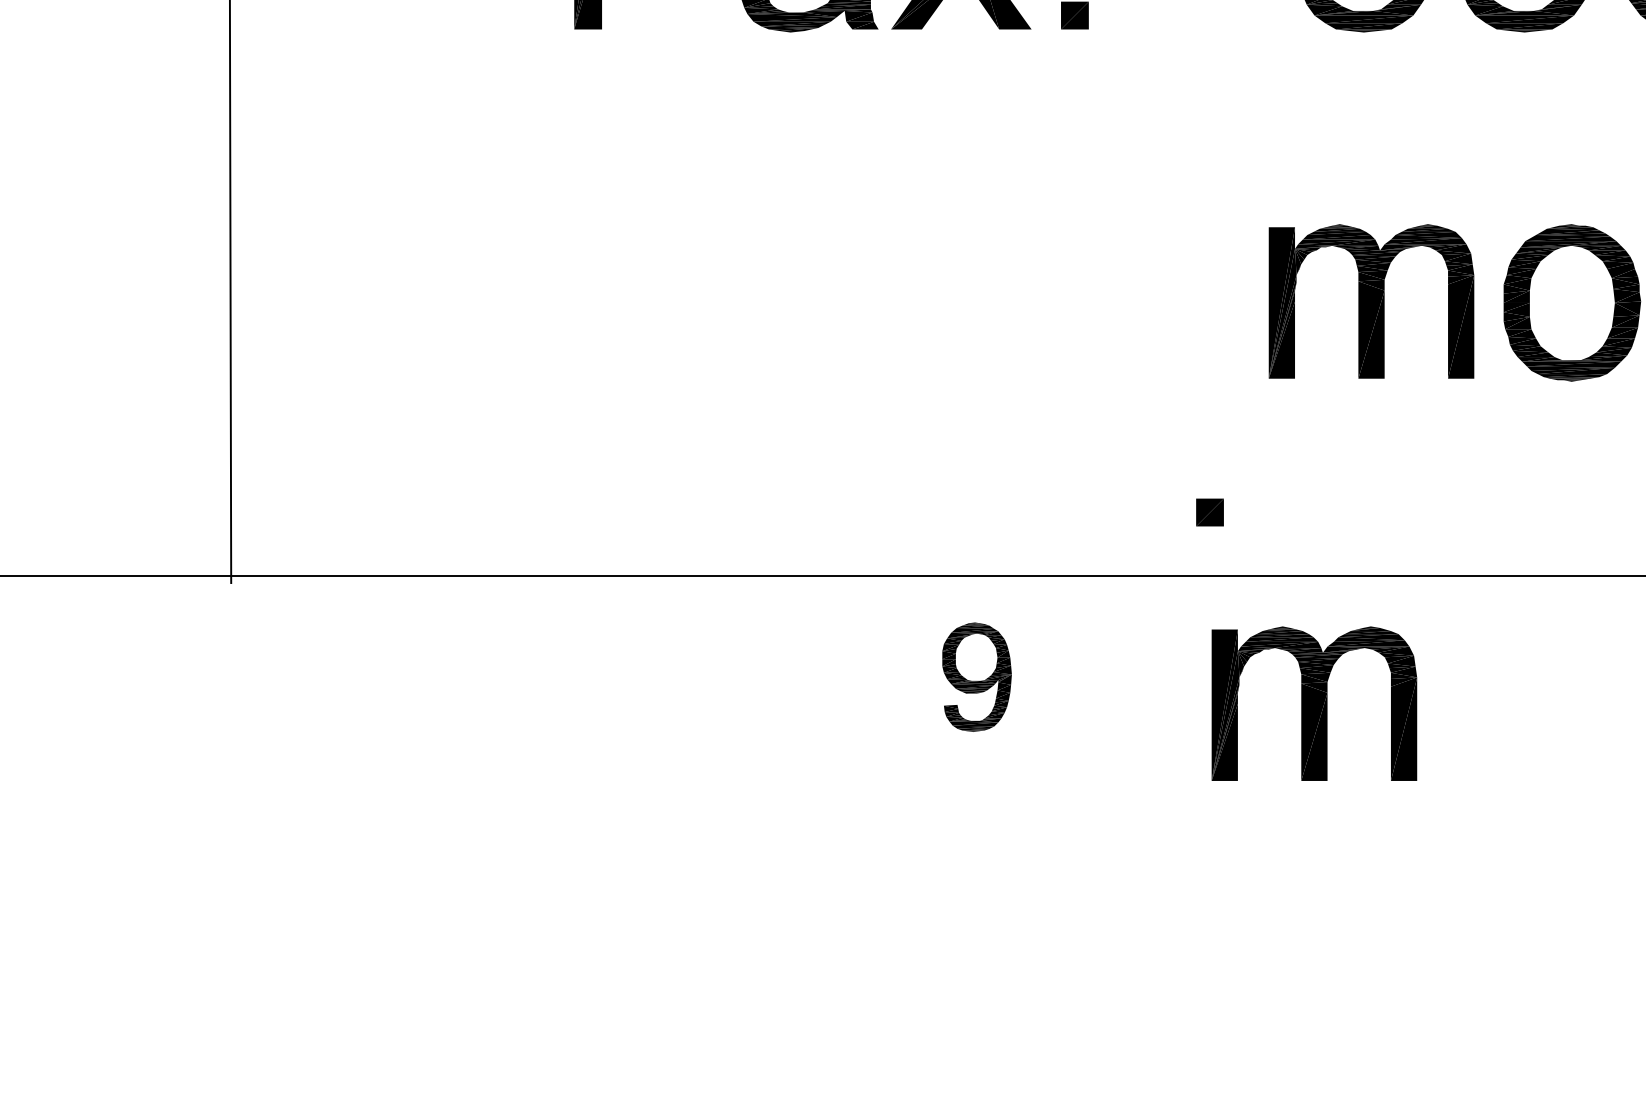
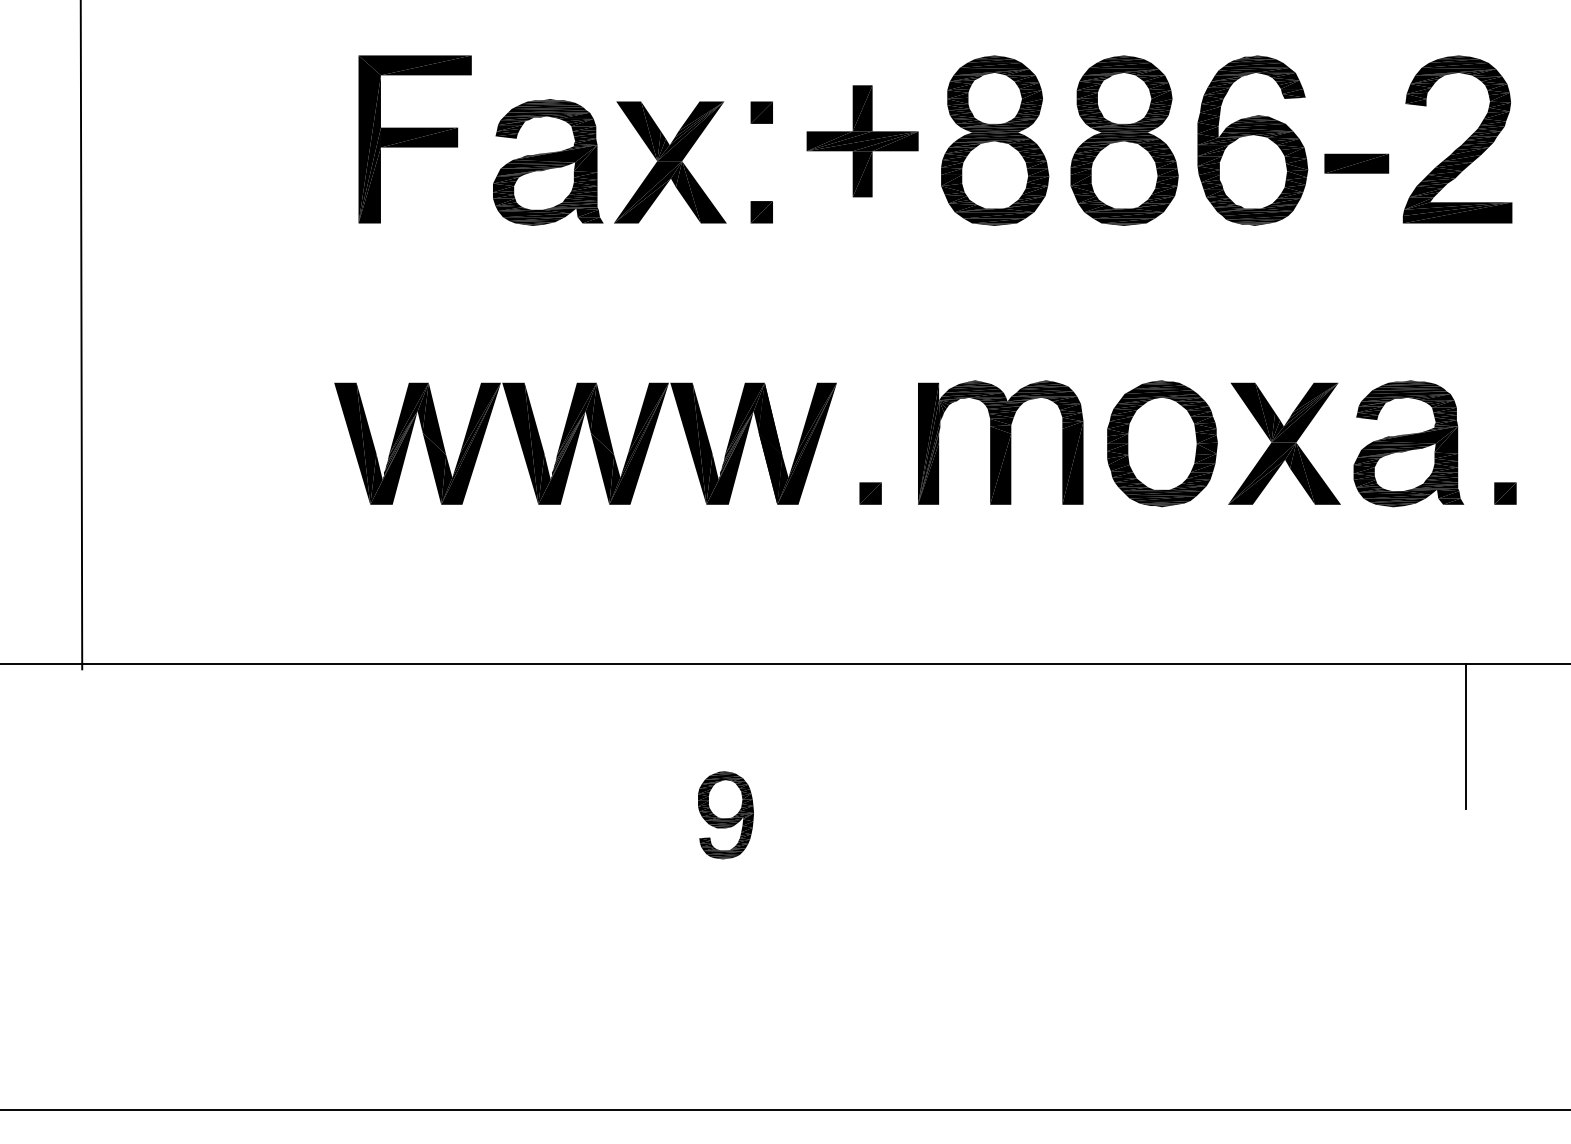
part: (864, 298) -> (592, 440), added
part: (1209, 512) -> (870, 493), moved
part: (976, 677) -> (725, 815), moved
part: (1314, 703) -> (954, 766), removed

